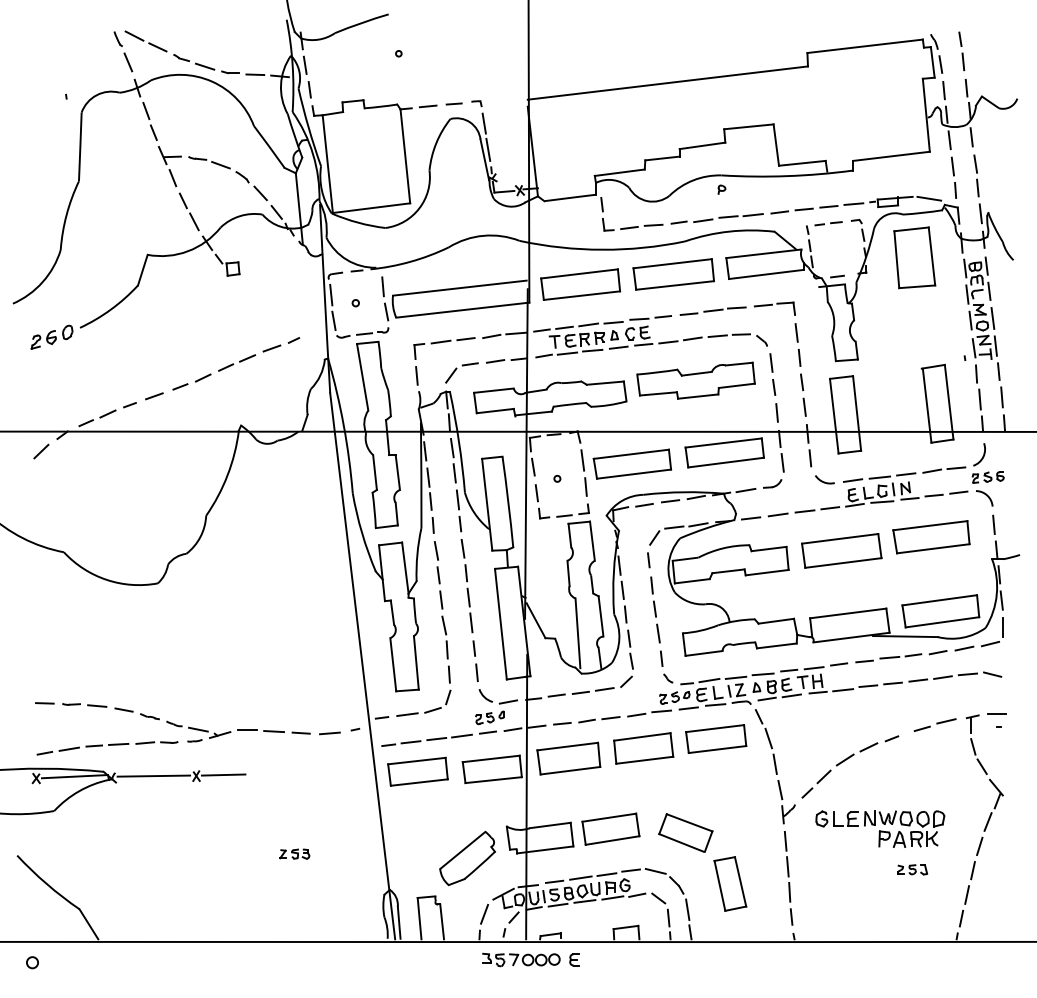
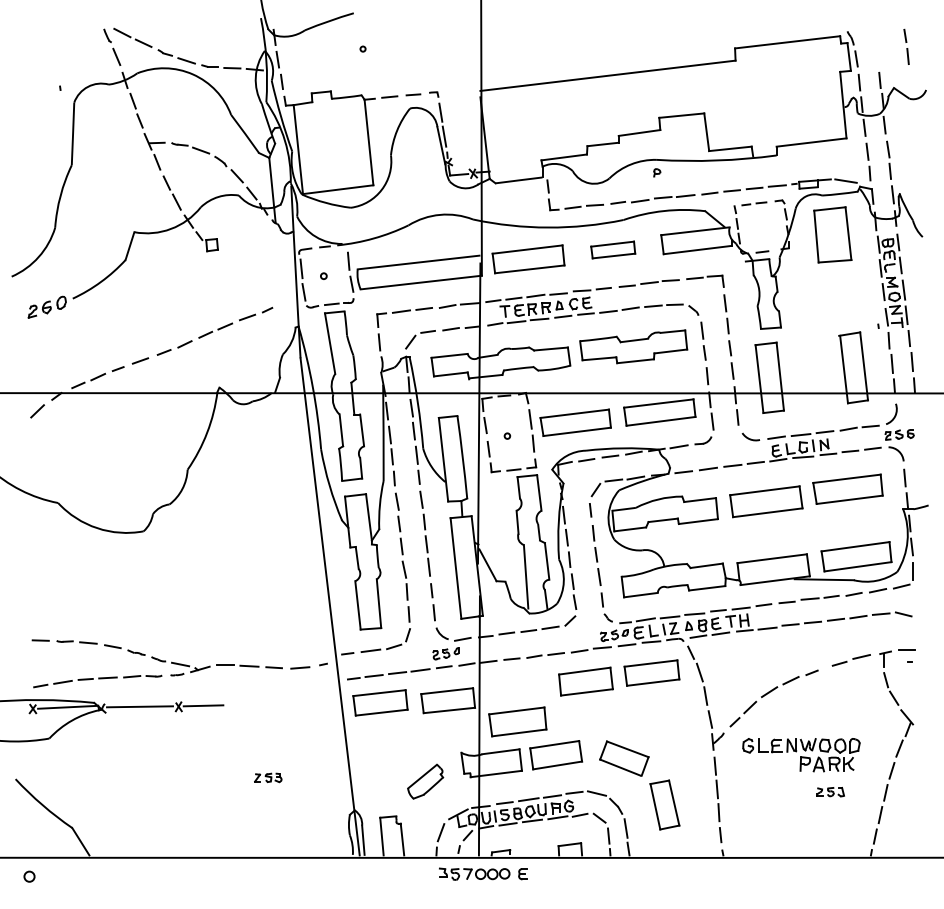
part: (961, 50) -> (906, 46), moved
part: (672, 273) -> (612, 249), size x0.6
part: (568, 758) -> (517, 721), moved
part: (467, 858) -> (425, 781), size x0.7

